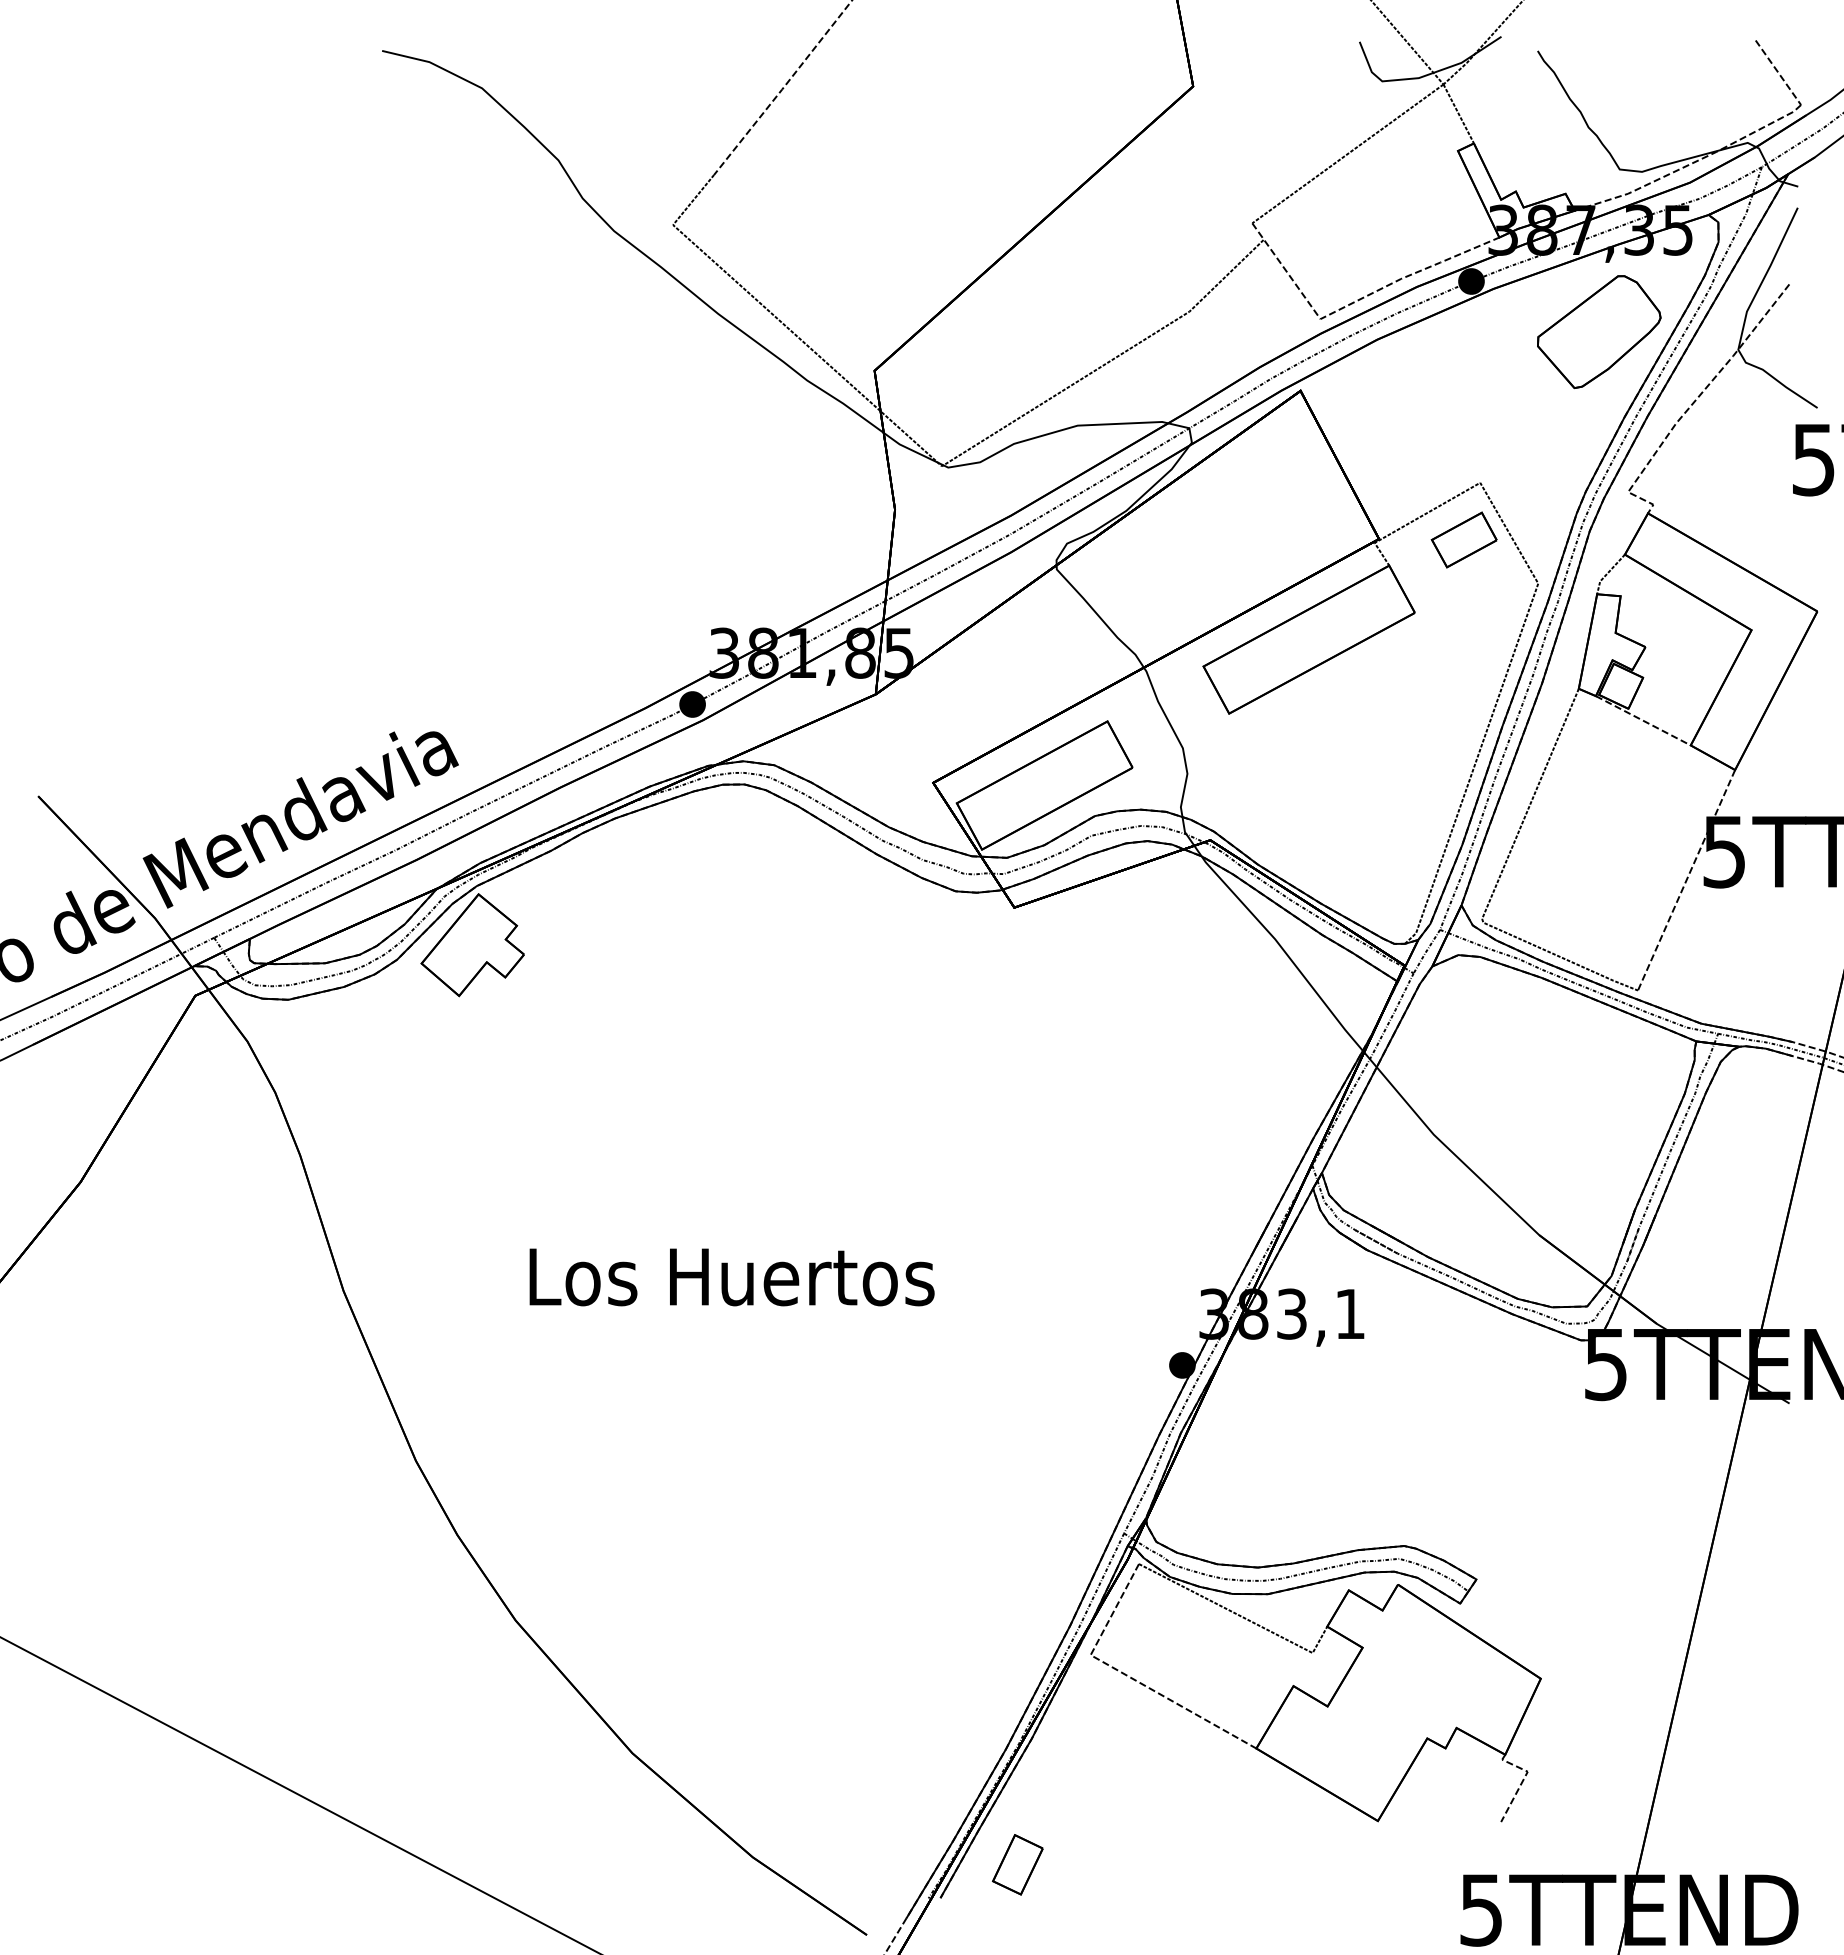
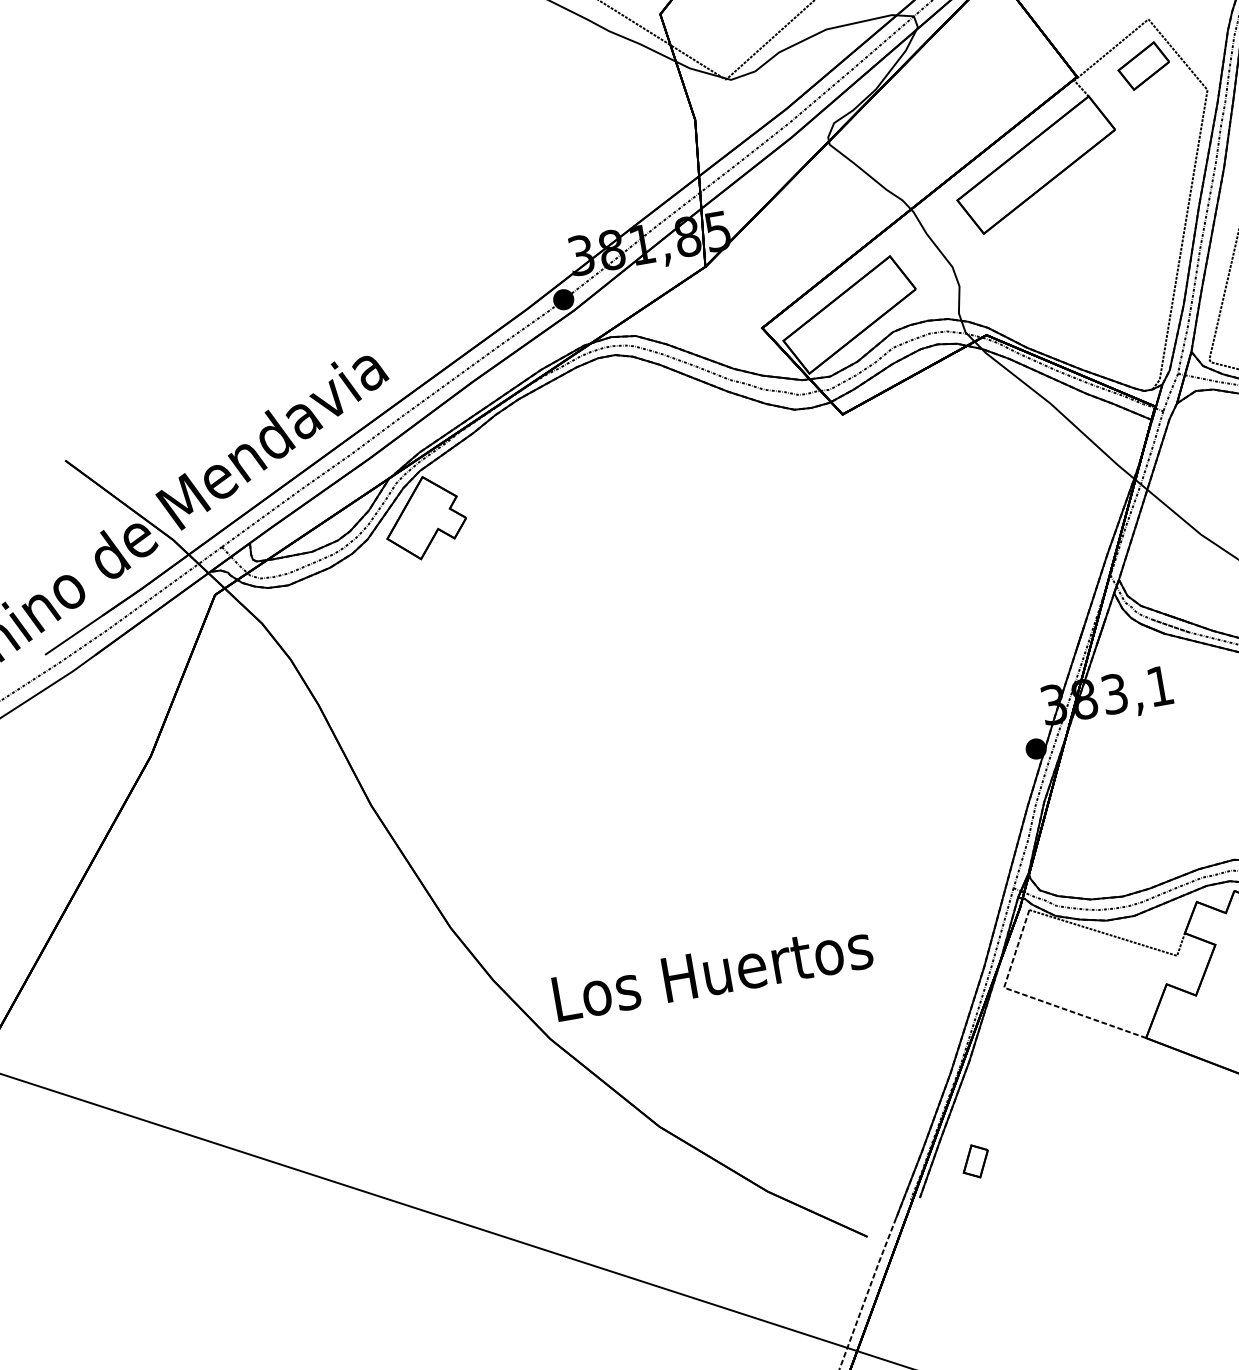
text: (731, 1277) -> (712, 972), moved
part: (1017, 1864) -> (975, 1161), size x0.7

